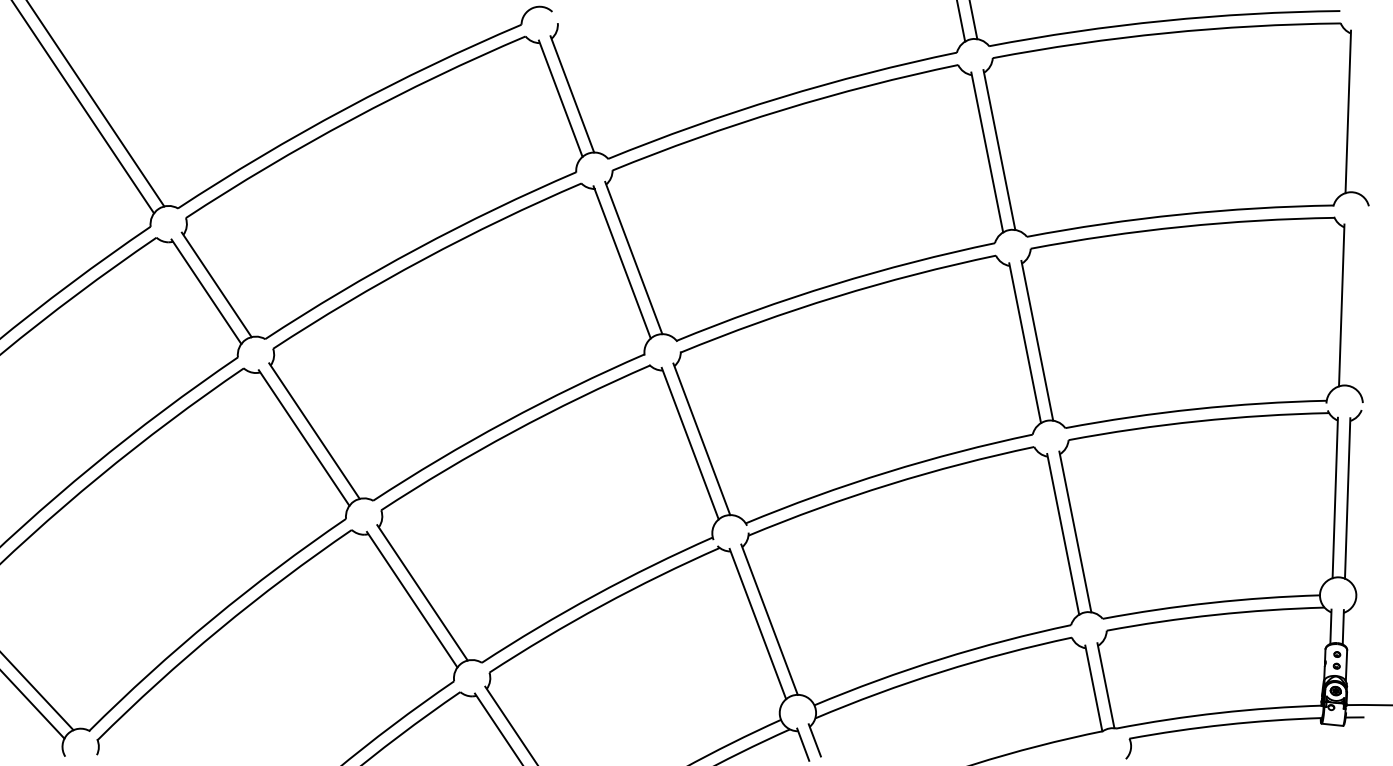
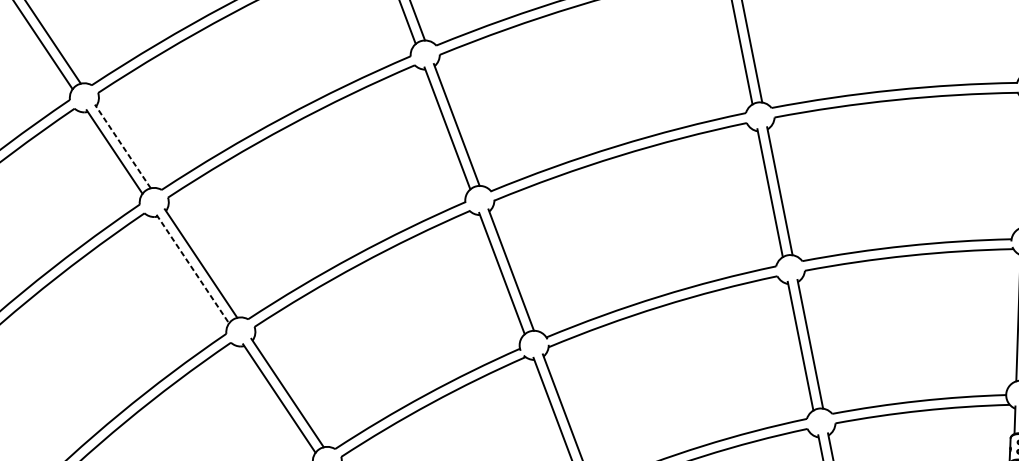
line: (216, 284) -> (122, 146), solid -> dashed
line: (304, 438) -> (193, 269), solid -> dashed

